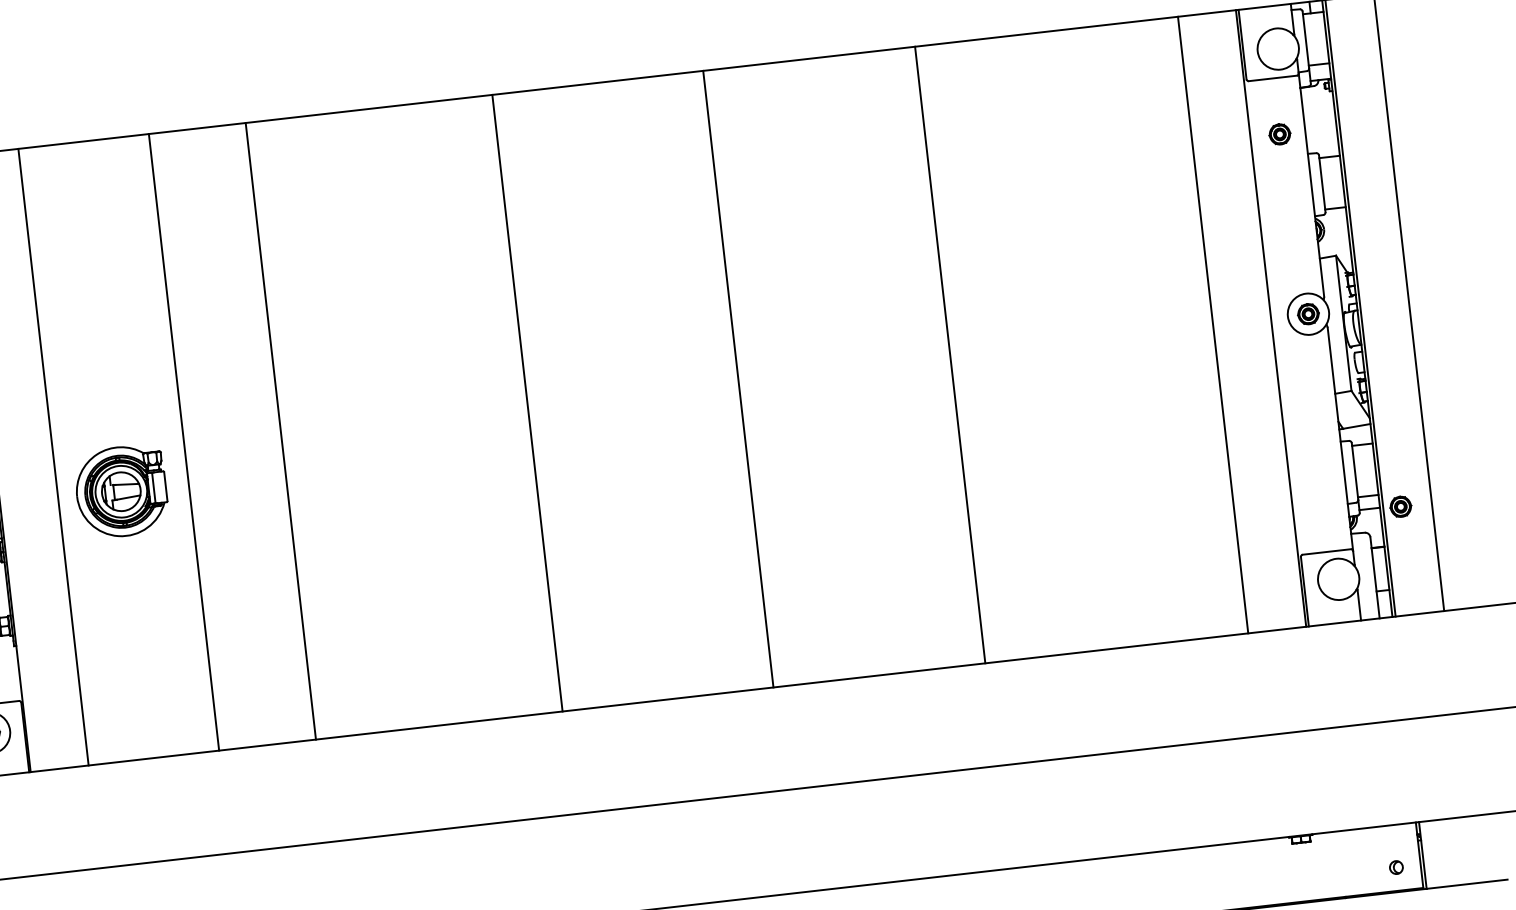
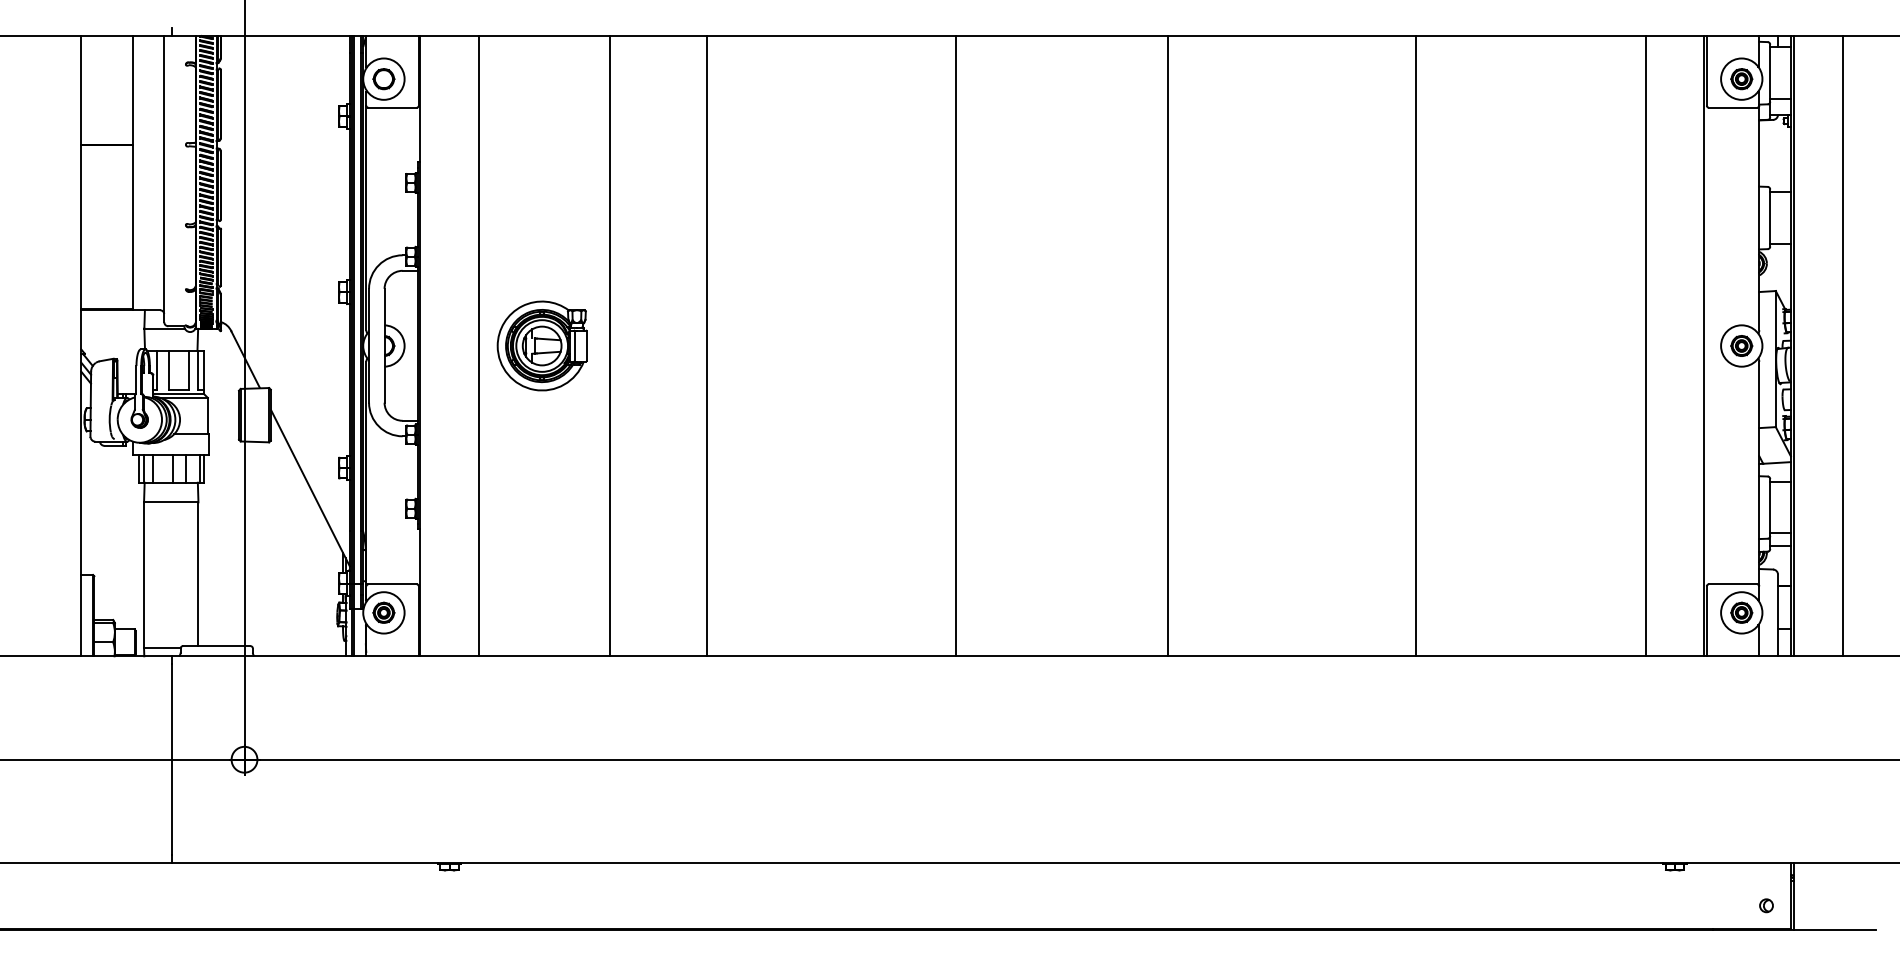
part: (1279, 134) -> (1741, 79), moved
line: (950, 354) -> (1416, 345), moved
part: (120, 491) -> (541, 345), moved
part: (1400, 506) -> (1741, 612), moved

